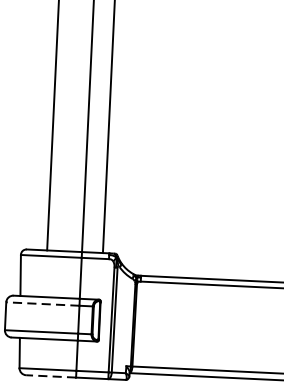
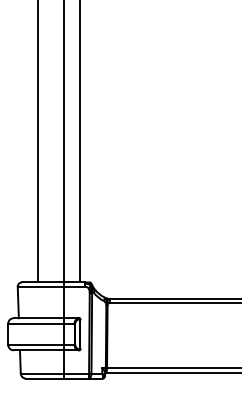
line: (41, 303) -> (35, 323), dashed -> solid
line: (50, 376) -> (44, 378), dashed -> solid

